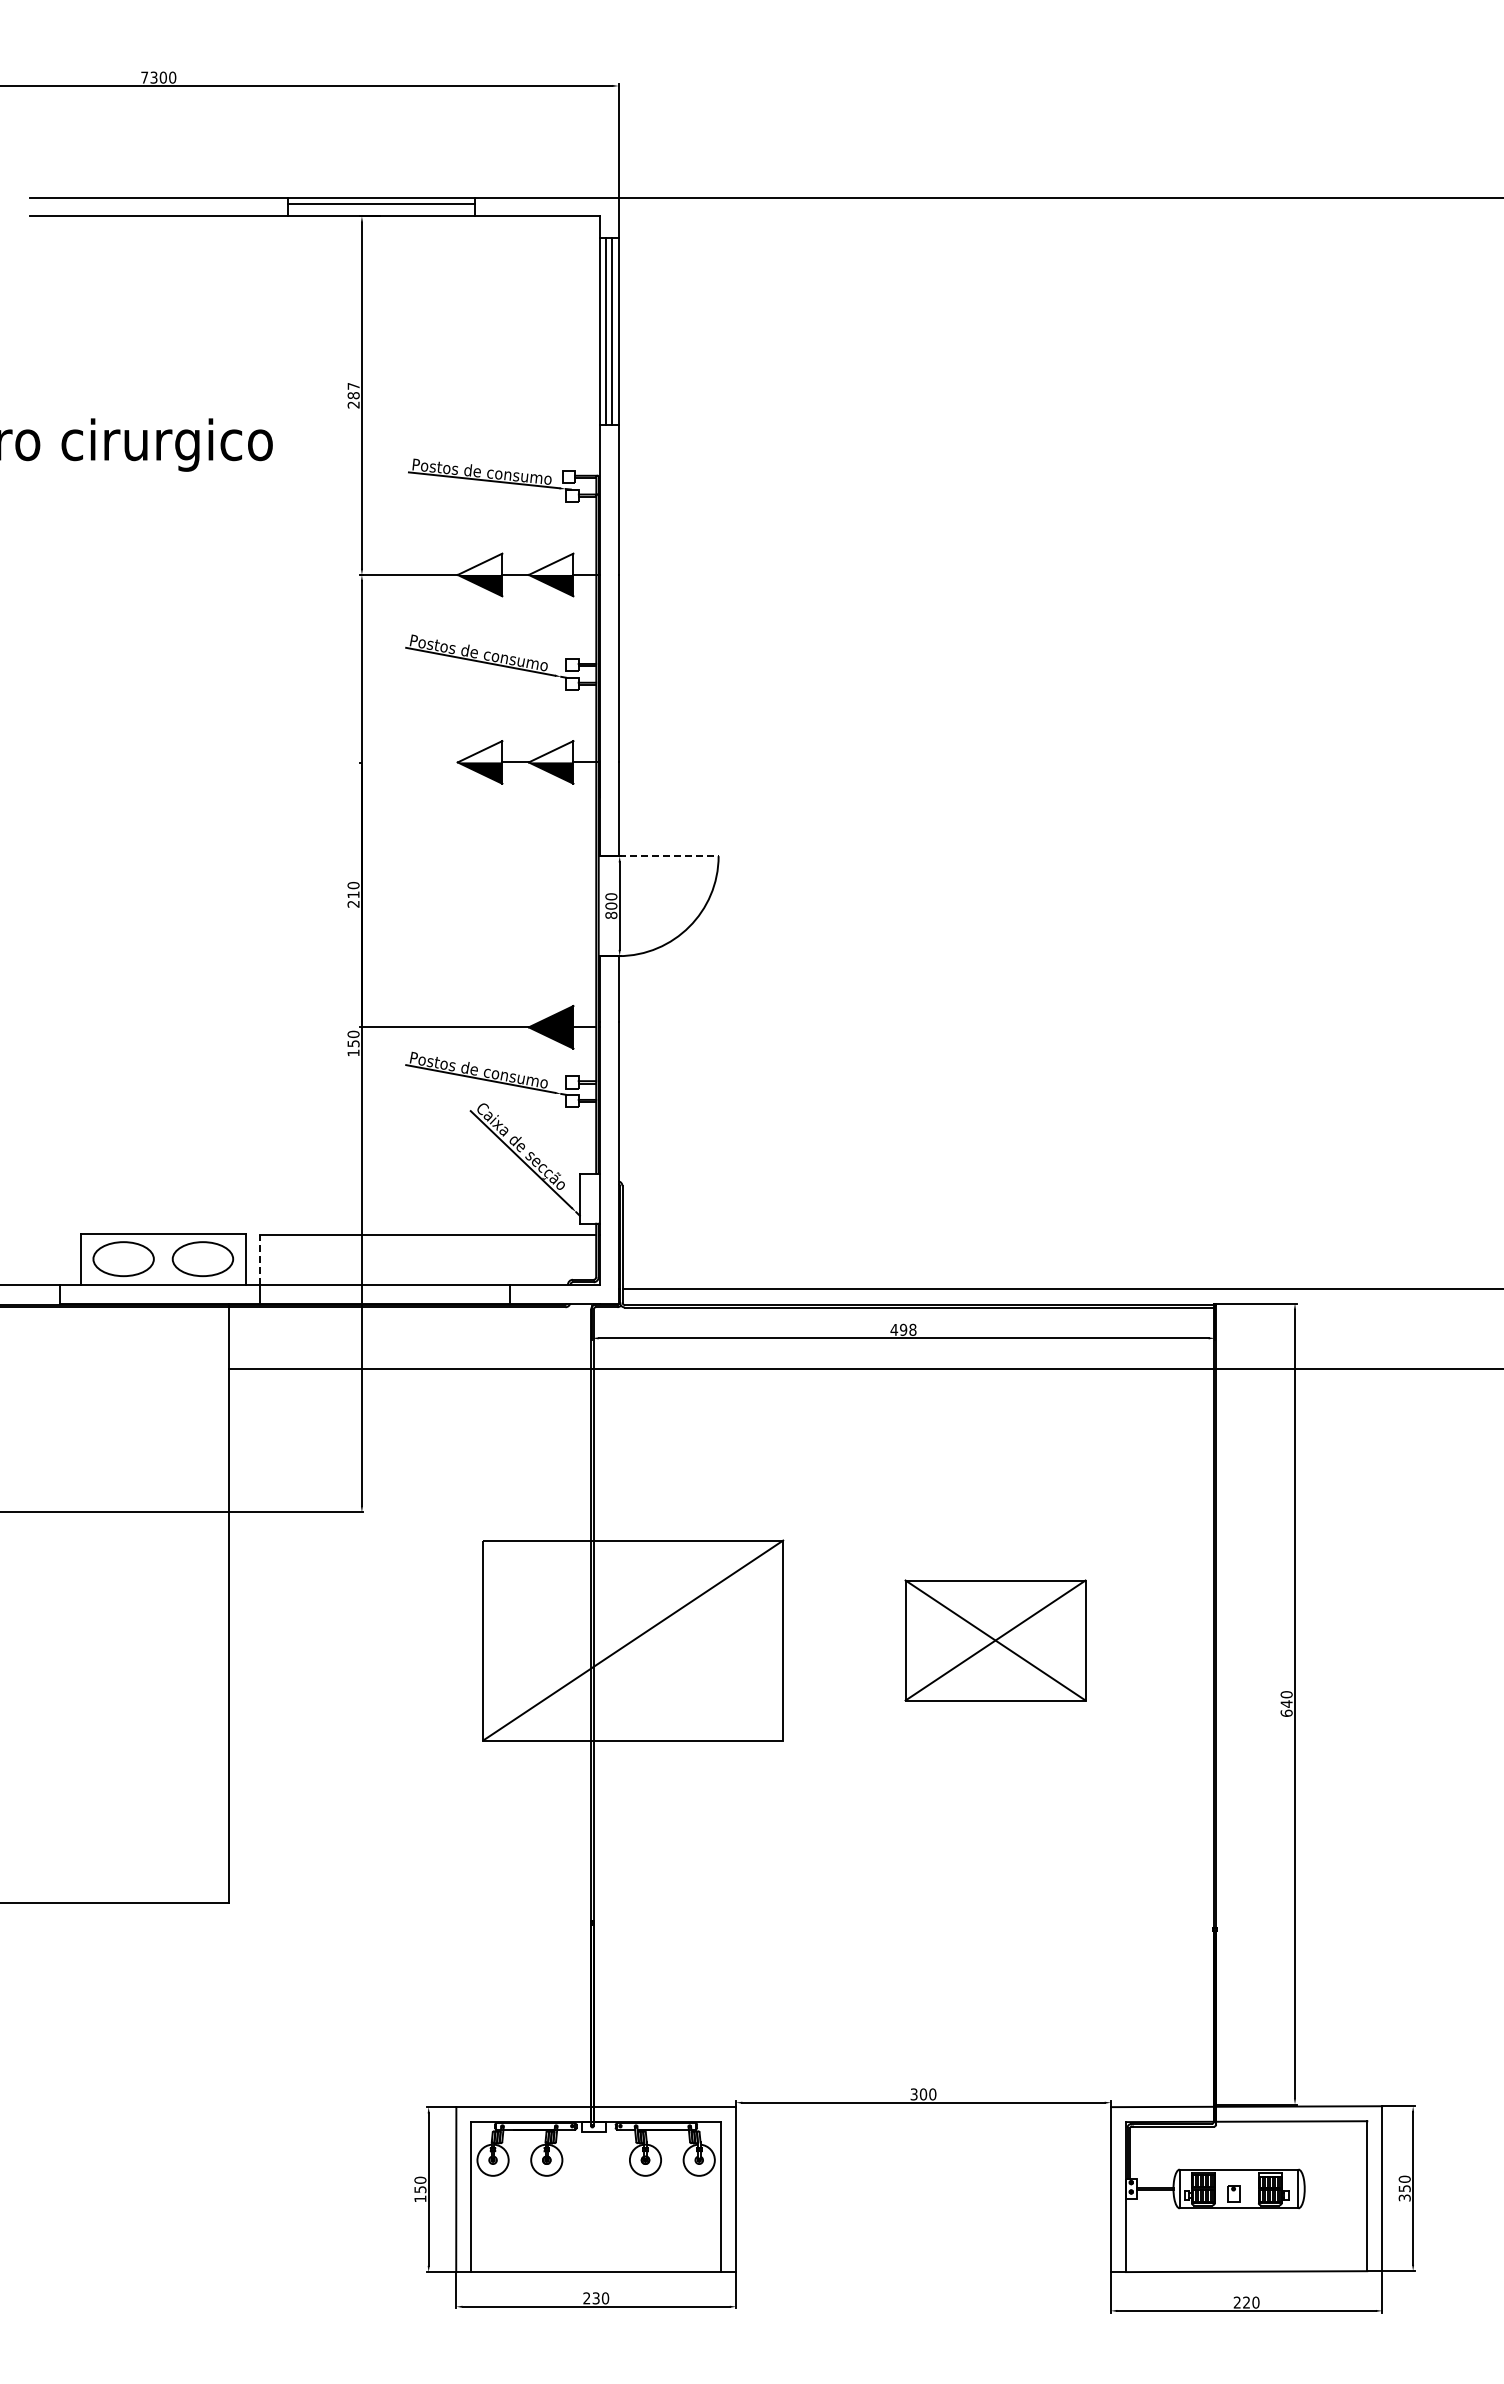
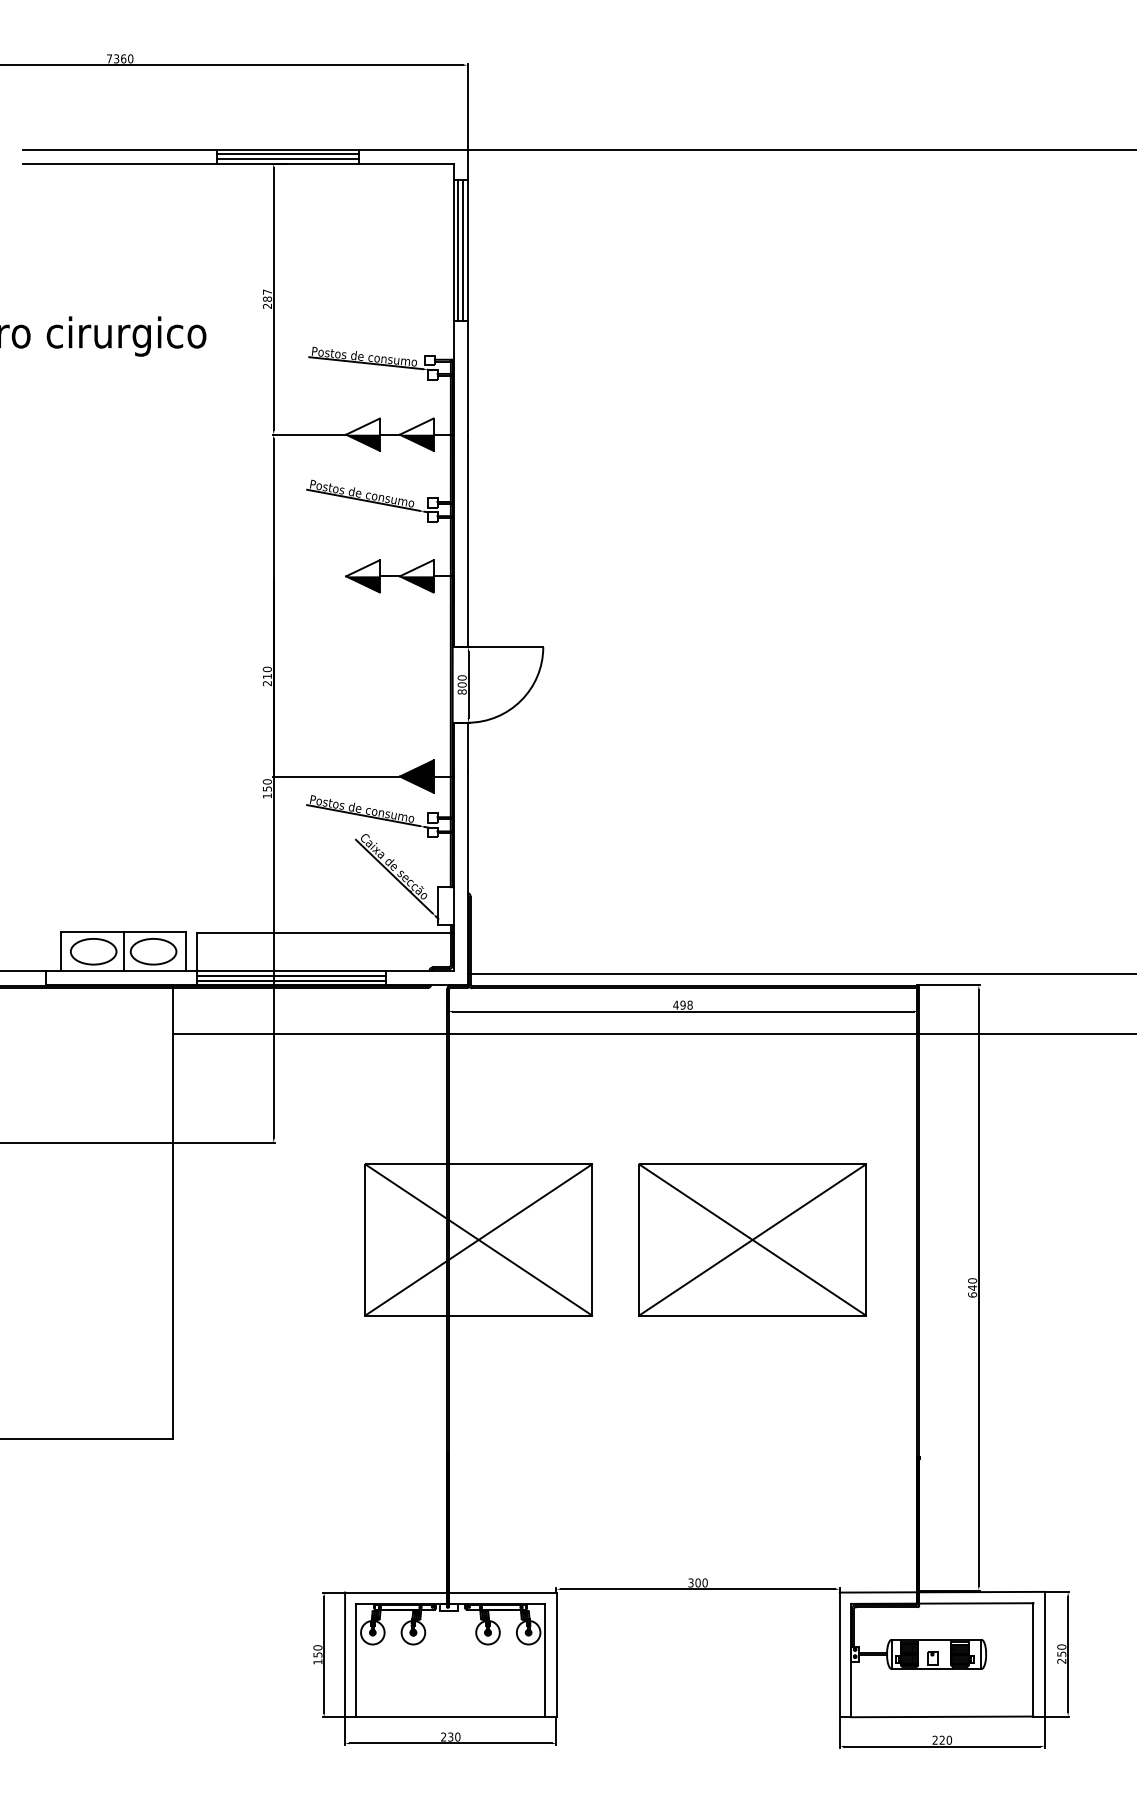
text: (163, 77) -> (123, 58), 7300 -> 7360
line: (380, 210) -> (287, 159), added
line: (668, 856) -> (505, 647), dashed -> solid
line: (163, 1258) -> (123, 951), added
line: (260, 1259) -> (197, 952), dashed -> solid
line: (384, 1291) -> (290, 976), added
line: (384, 1297) -> (290, 980), added
line: (633, 1640) -> (478, 1239), added
part: (995, 1640) -> (752, 1239), size x1.67
text: (1404, 2197) -> (1061, 1660), 350 -> 250

